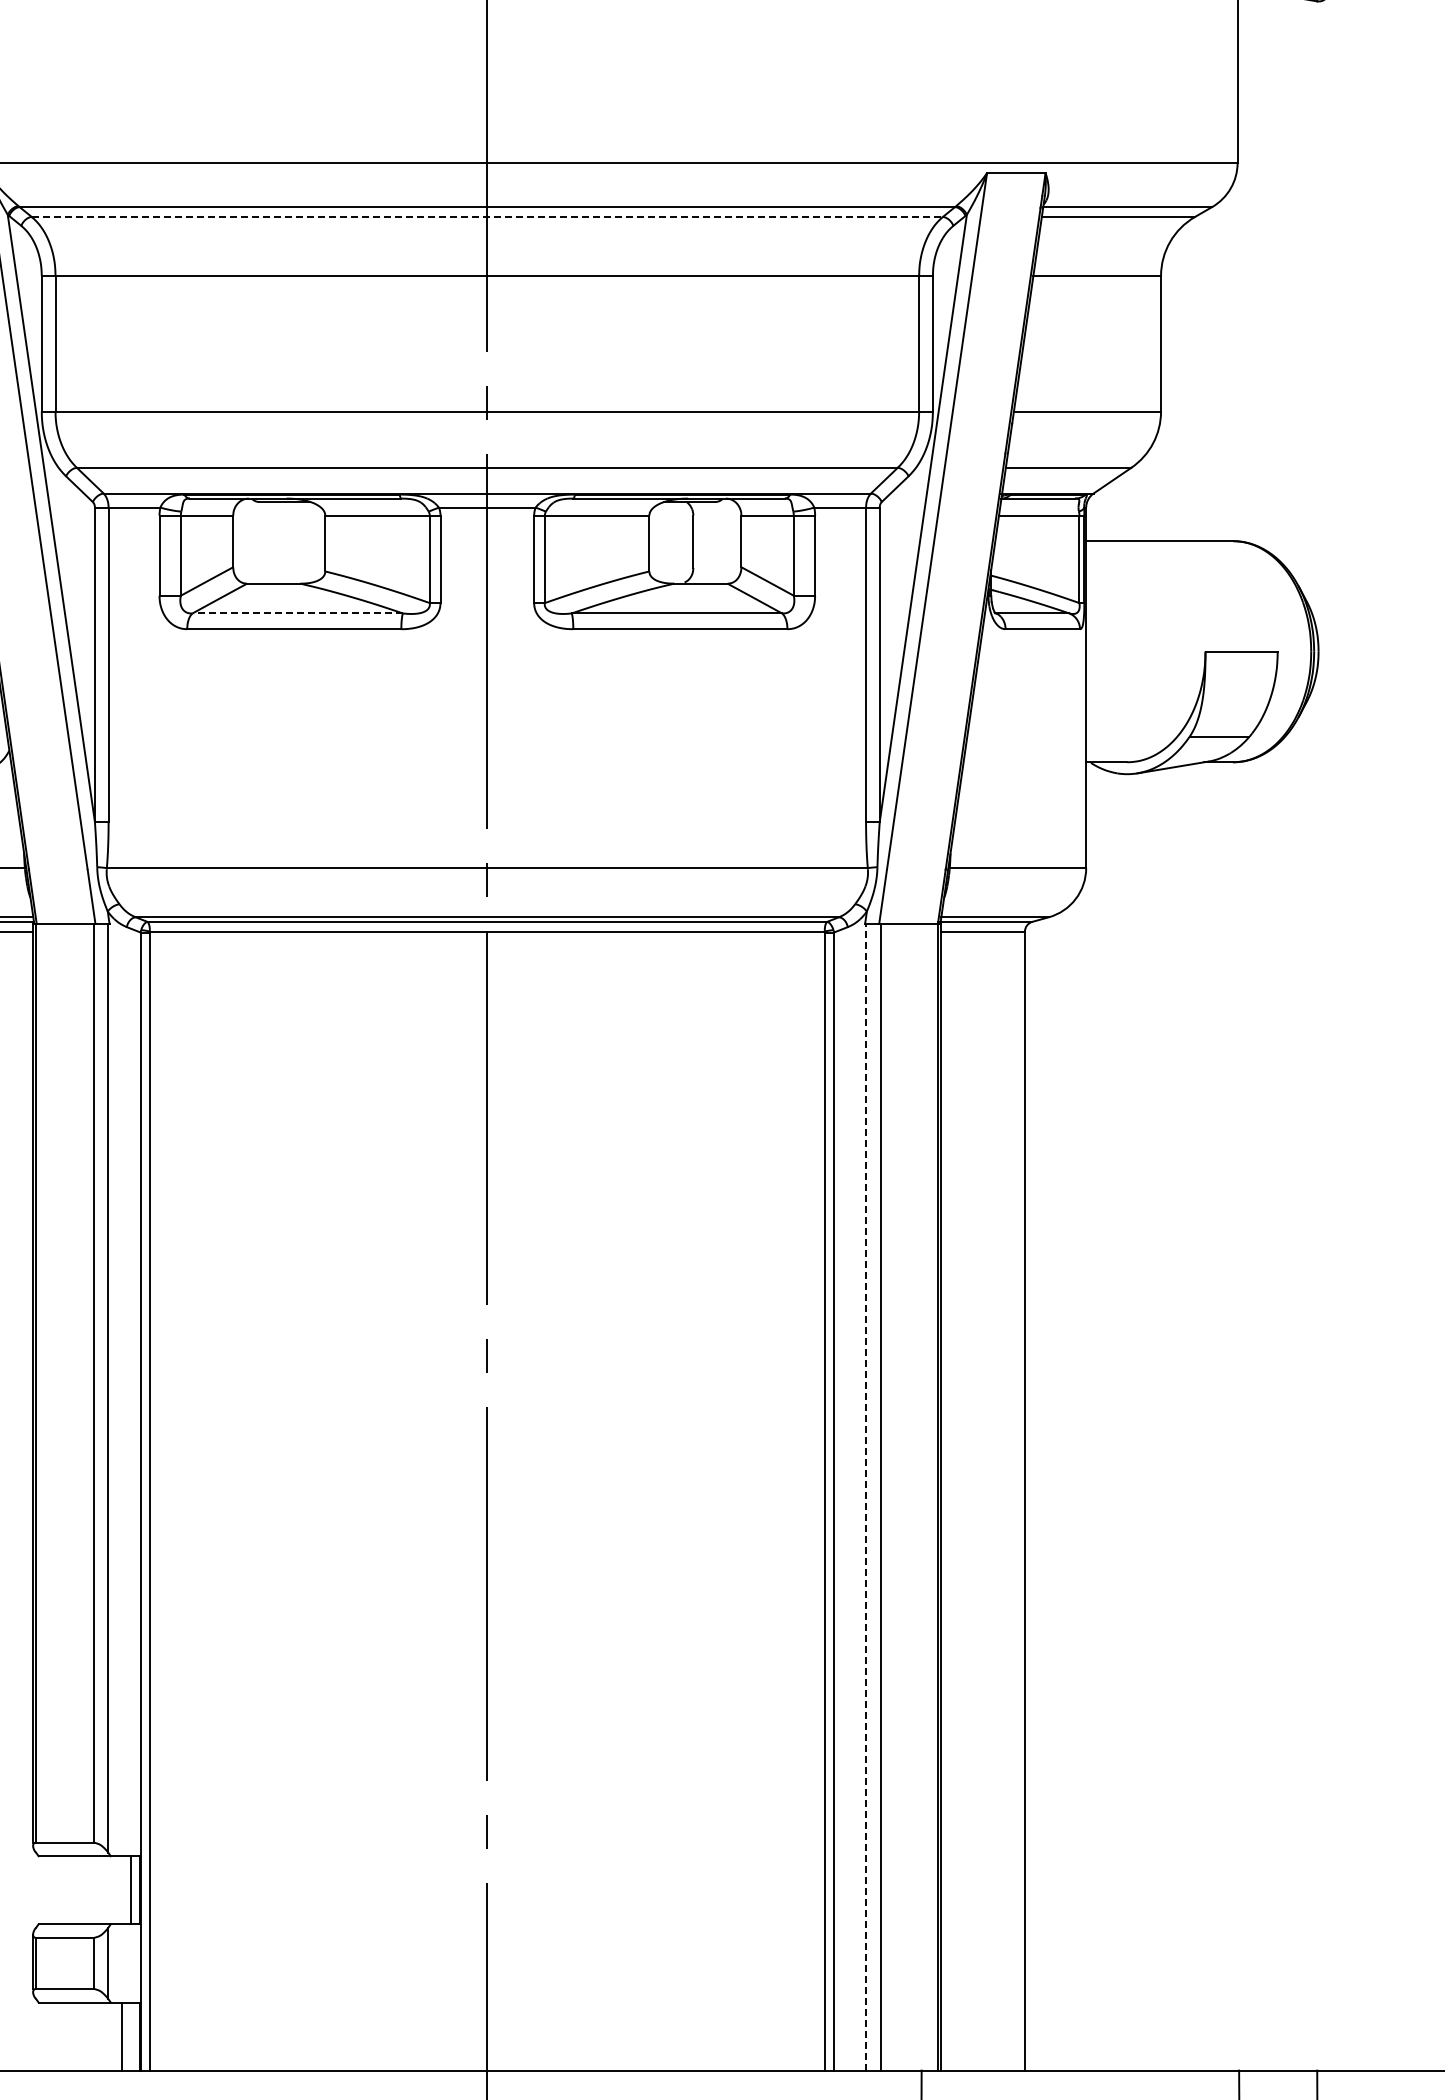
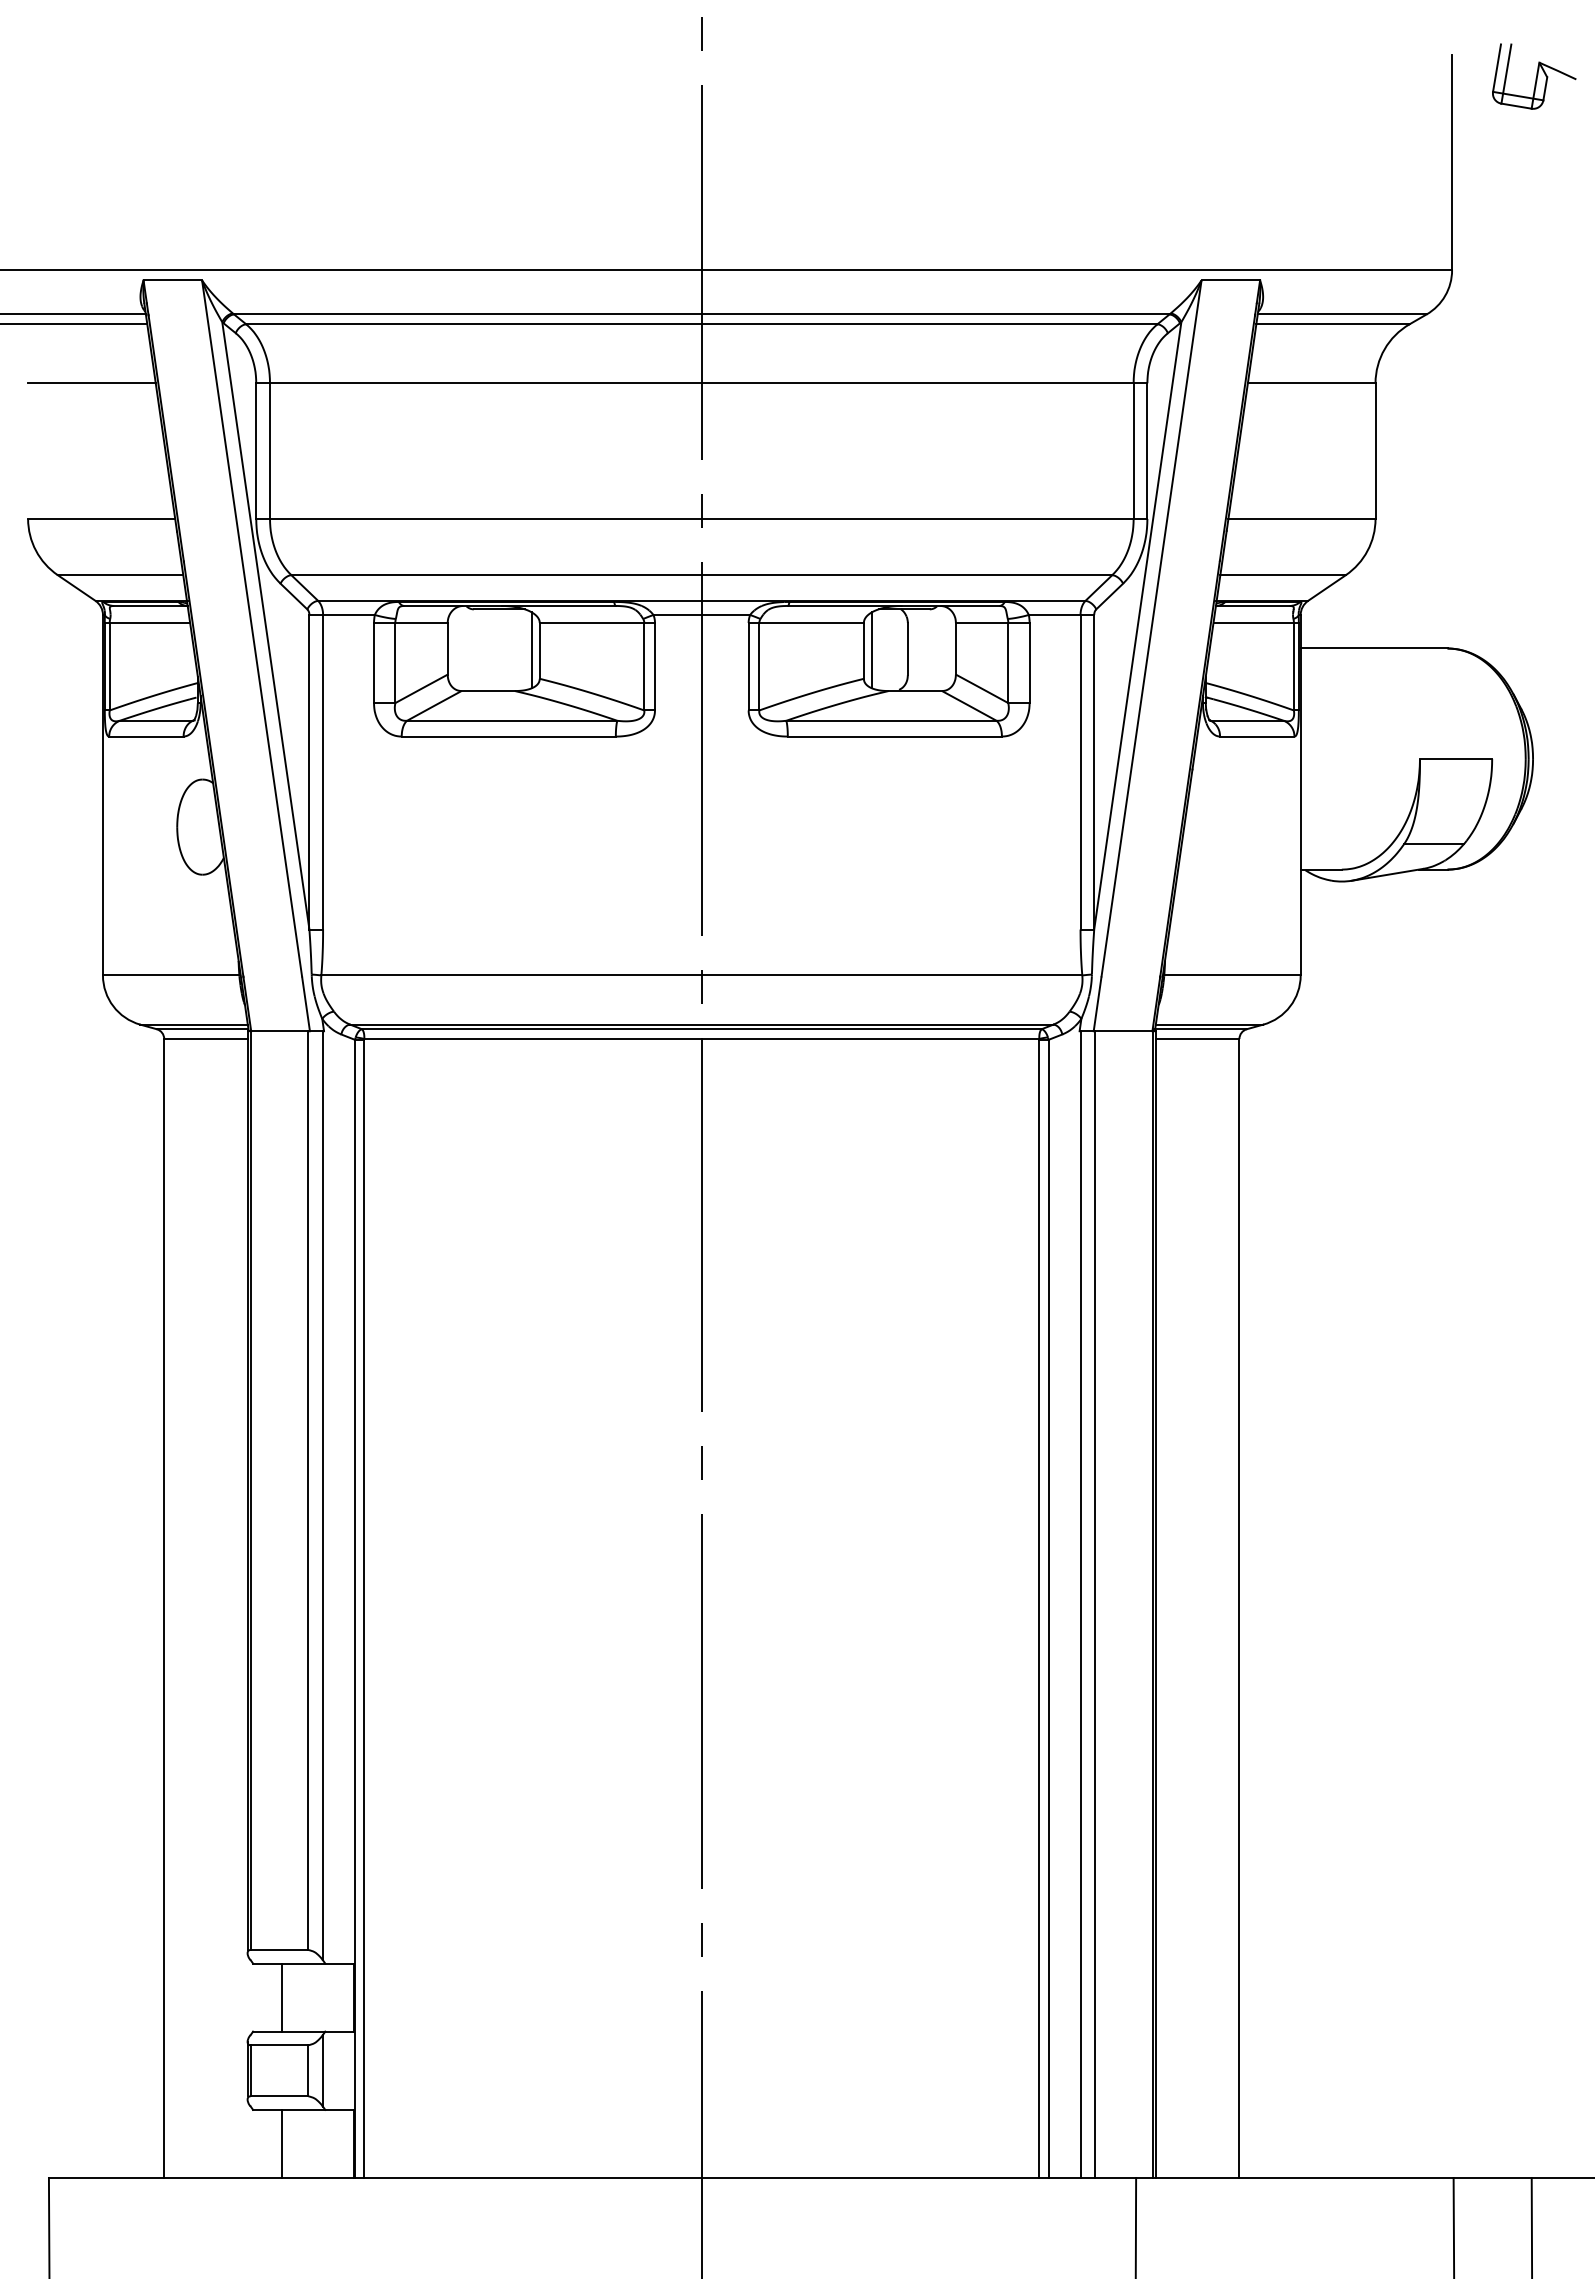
line: (487, 217) -> (701, 324), dashed -> solid
line: (317, 543) -> (531, 650), added
line: (657, 543) -> (871, 650), added
line: (297, 613) -> (511, 720), dashed -> solid
line: (866, 1497) -> (1080, 1604), dashed -> solid
line: (130, 1890) -> (281, 1997), moved
line: (121, 2036) -> (281, 2143), moved

